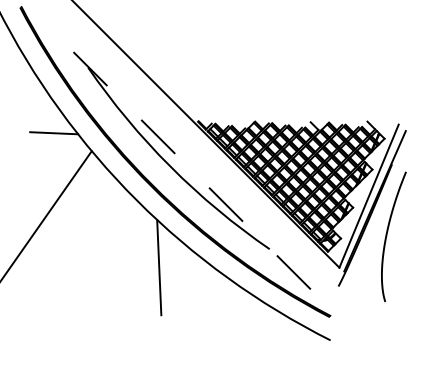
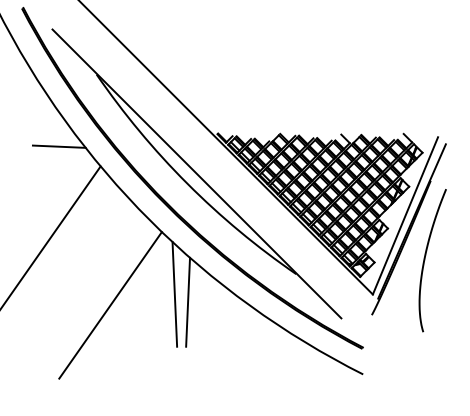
line: (178, 157) -> (196, 173), dashed -> solid
line: (171, 274) -> (188, 301), added
line: (100, 277) -> (110, 305), added

